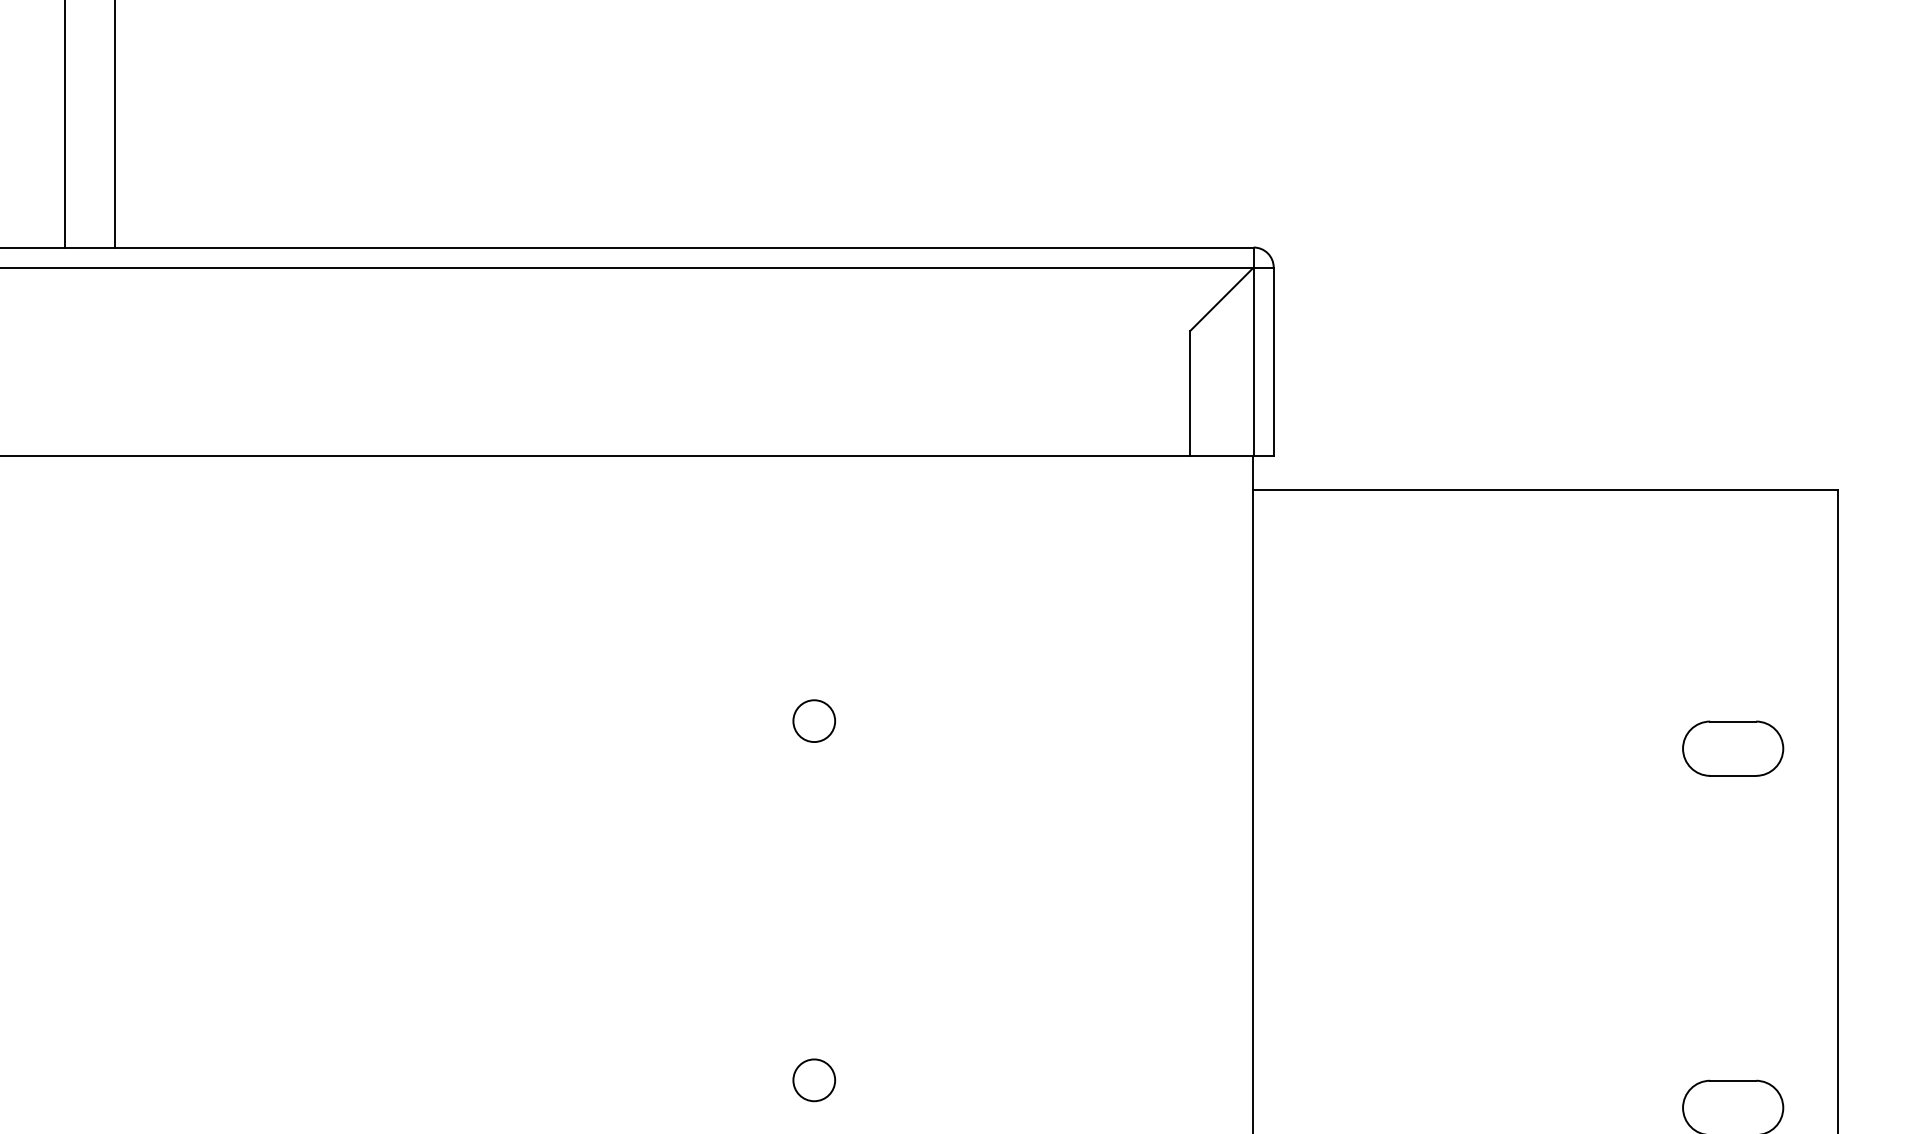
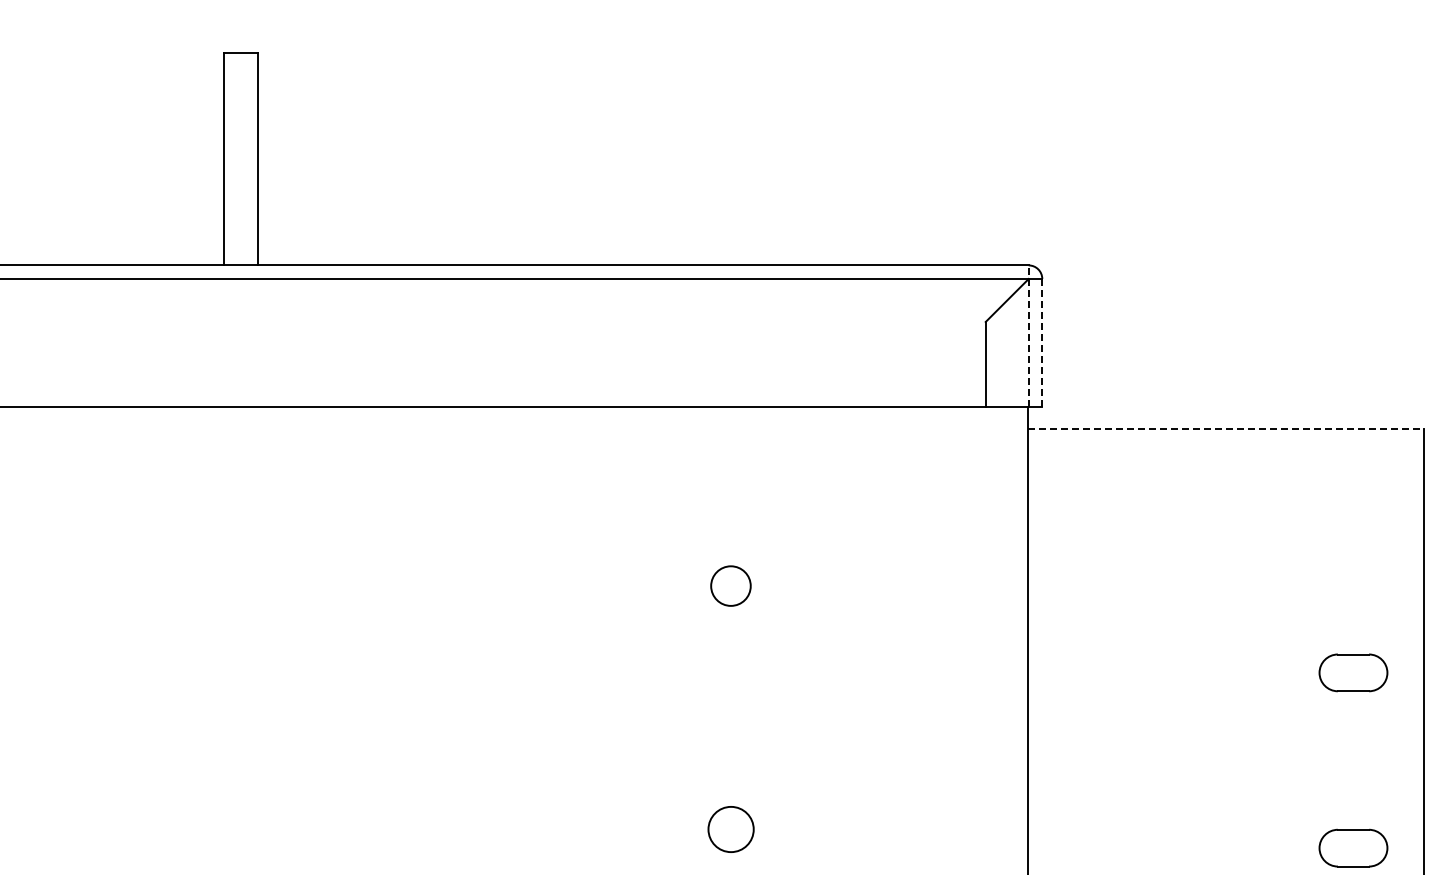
line: (1253, 352) -> (1028, 336), solid -> dashed
line: (1274, 361) -> (1042, 342), solid -> dashed
line: (1545, 489) -> (1226, 429), solid -> dashed
circle: (814, 721) -> (731, 586), size x1.4
part: (1733, 748) -> (1353, 672), moved
circle: (813, 1080) -> (730, 829), size x1.6

